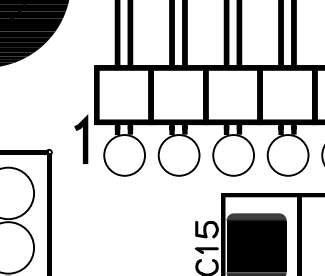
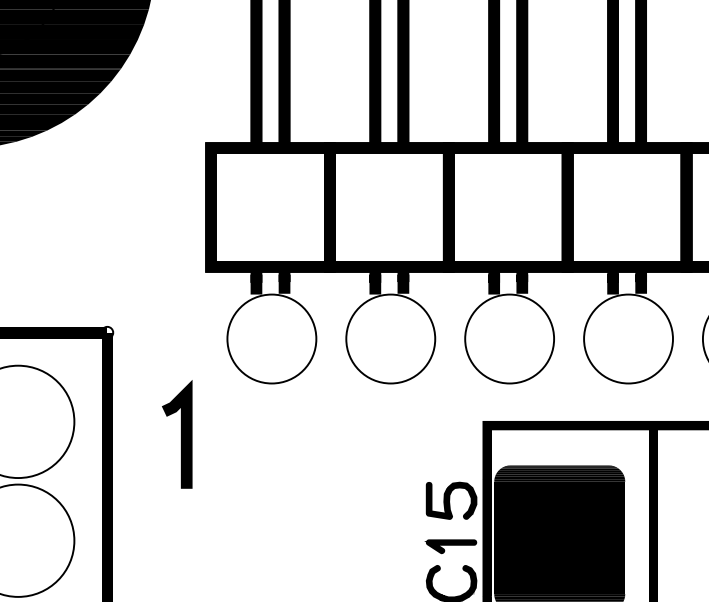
line: (83, 138) -> (182, 432), moved

